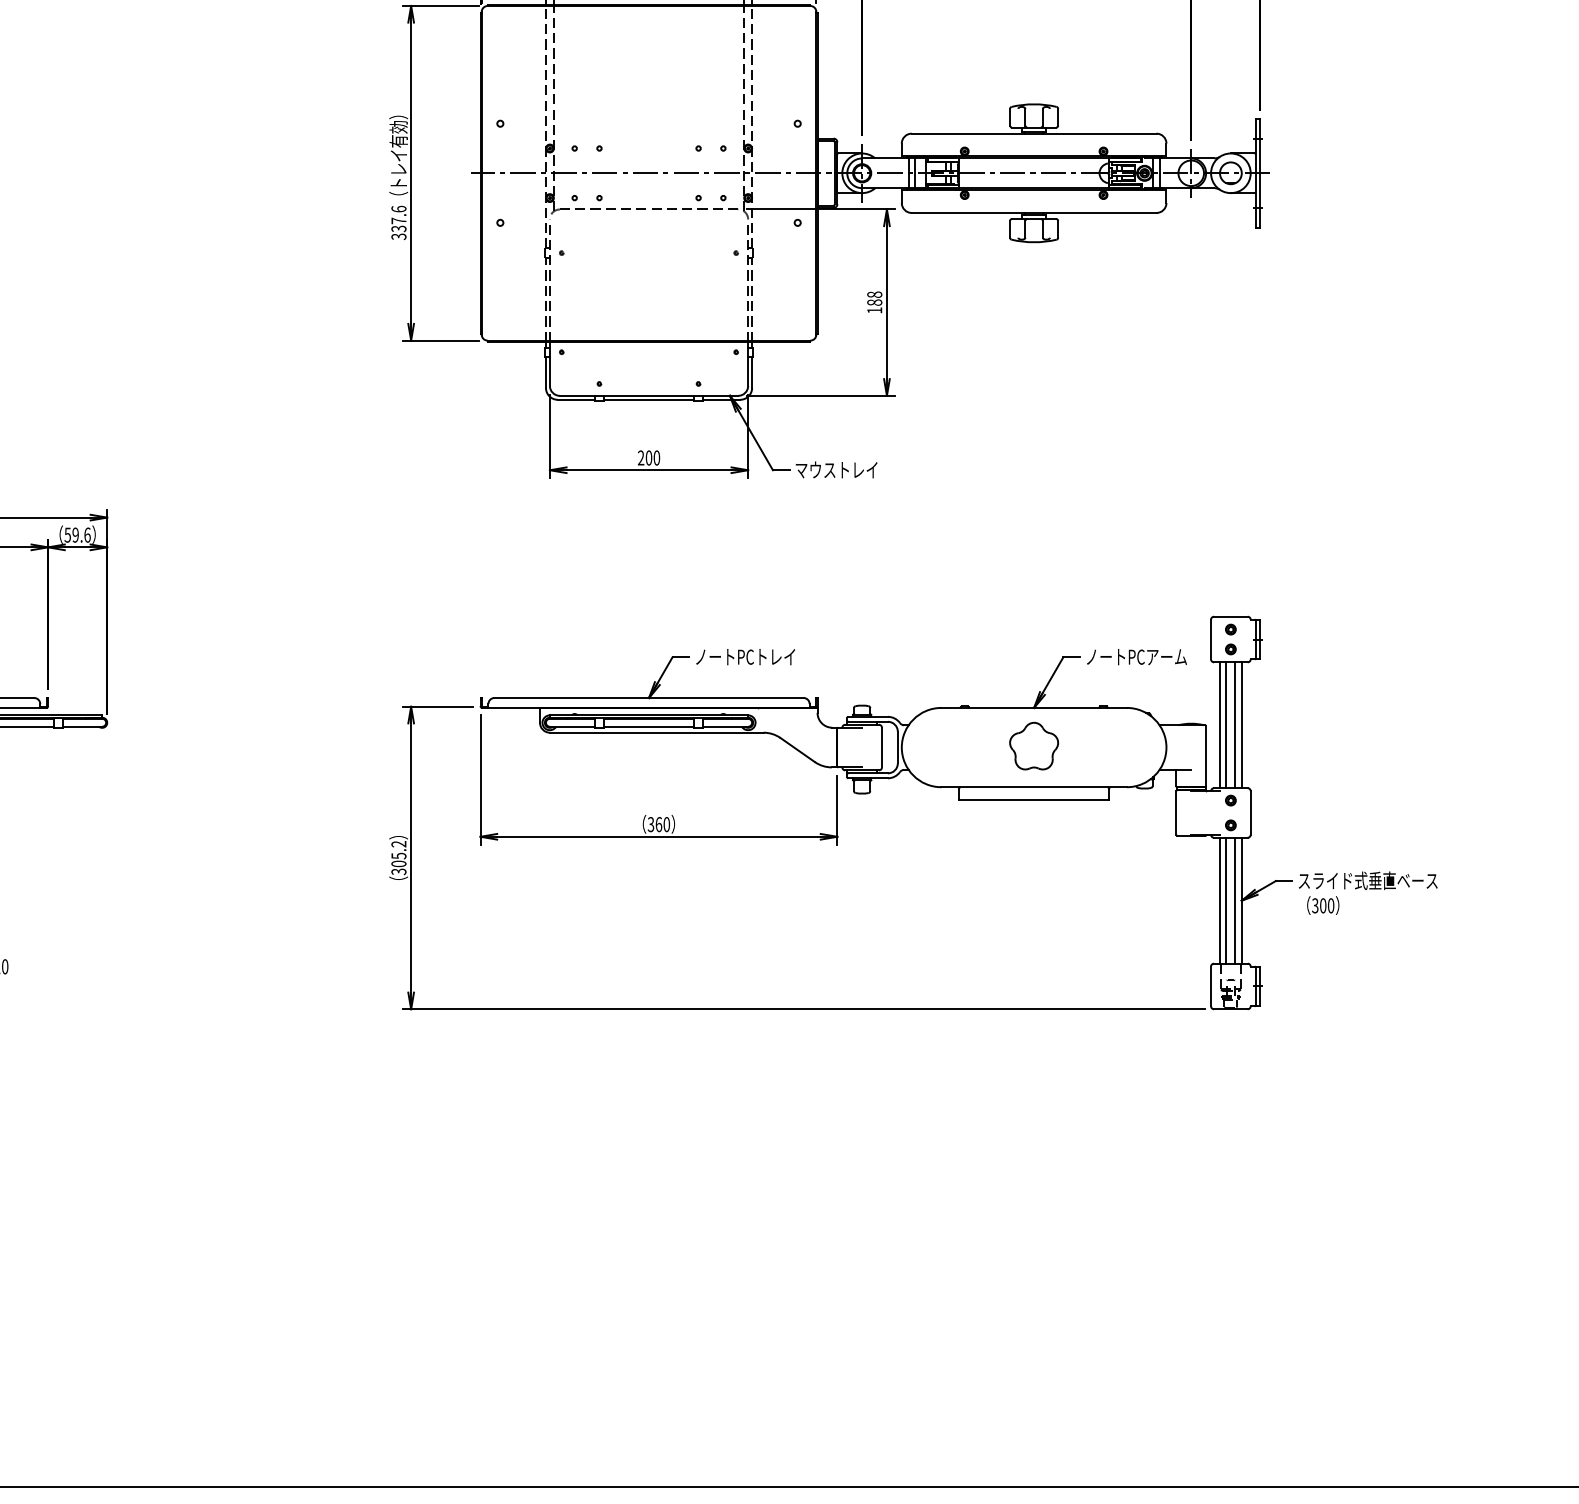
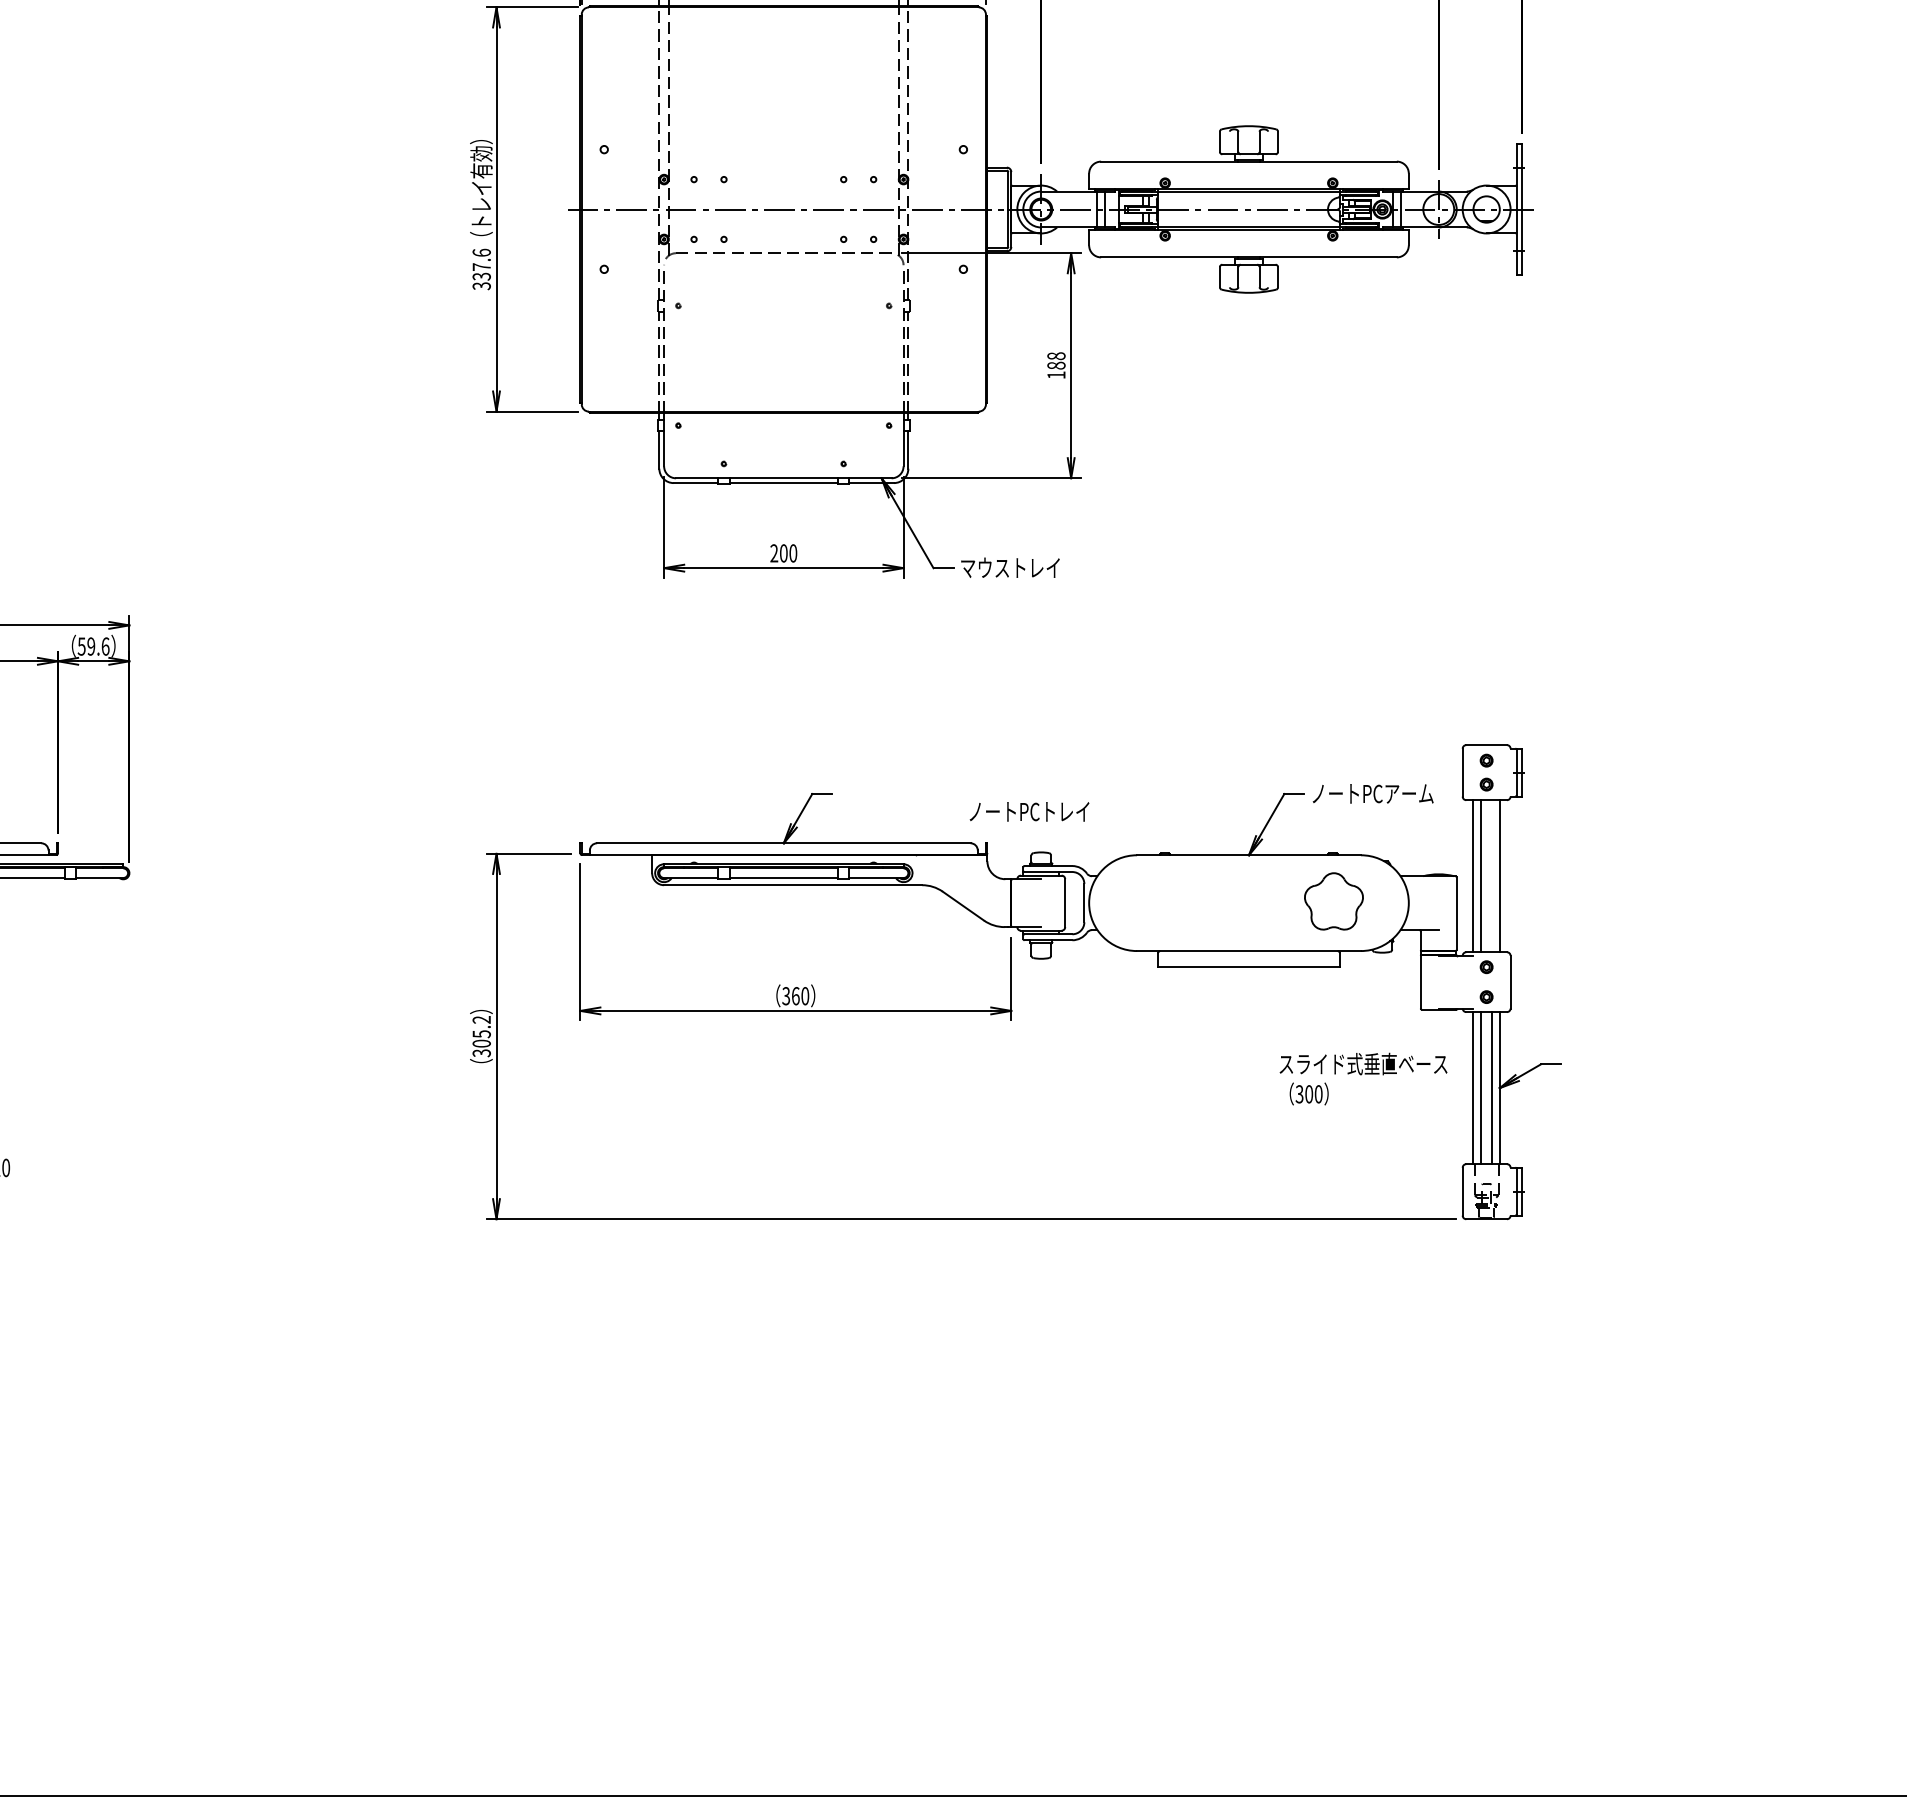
text: (745, 656) -> (1029, 811), moved
line: (1235, 725) -> (1492, 876), removed
part: (1033, 746) -> (1333, 901), moved
text: (1368, 892) -> (1363, 1078), moved

